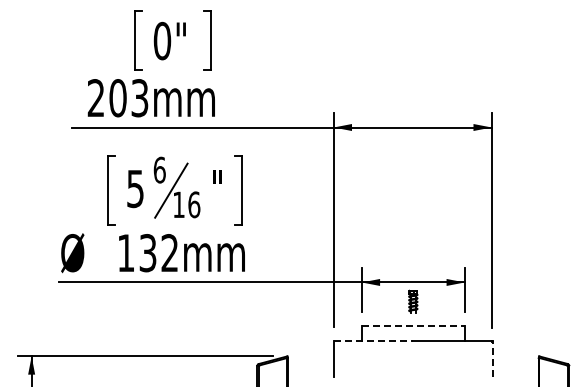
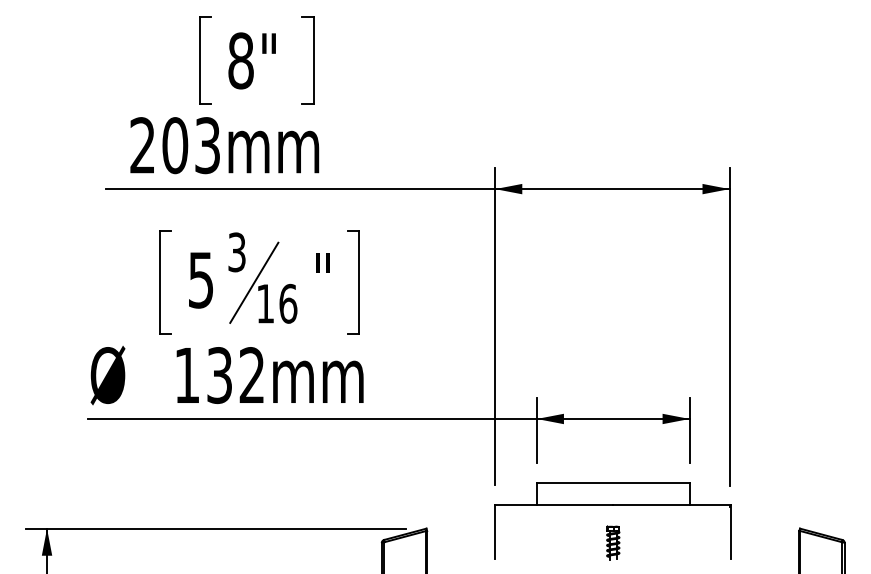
text: (162, 41) -> (241, 61), 0" -> 8"
text: (159, 169) -> (236, 251), 6 -> 3
part: (413, 301) -> (613, 542), moved
line: (413, 325) -> (613, 482), dashed -> solid
line: (373, 340) -> (554, 505), dashed -> solid
line: (492, 358) -> (730, 531), dashed -> solid

